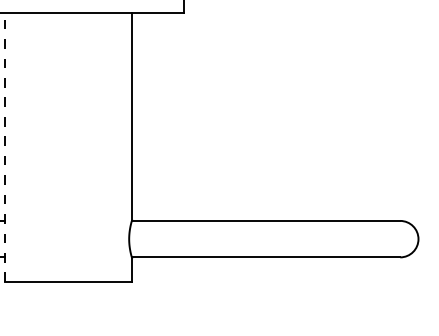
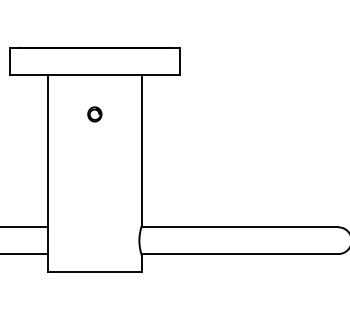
part: (68, 67) -> (94, 114), added
line: (5, 147) -> (48, 173), dashed -> solid

